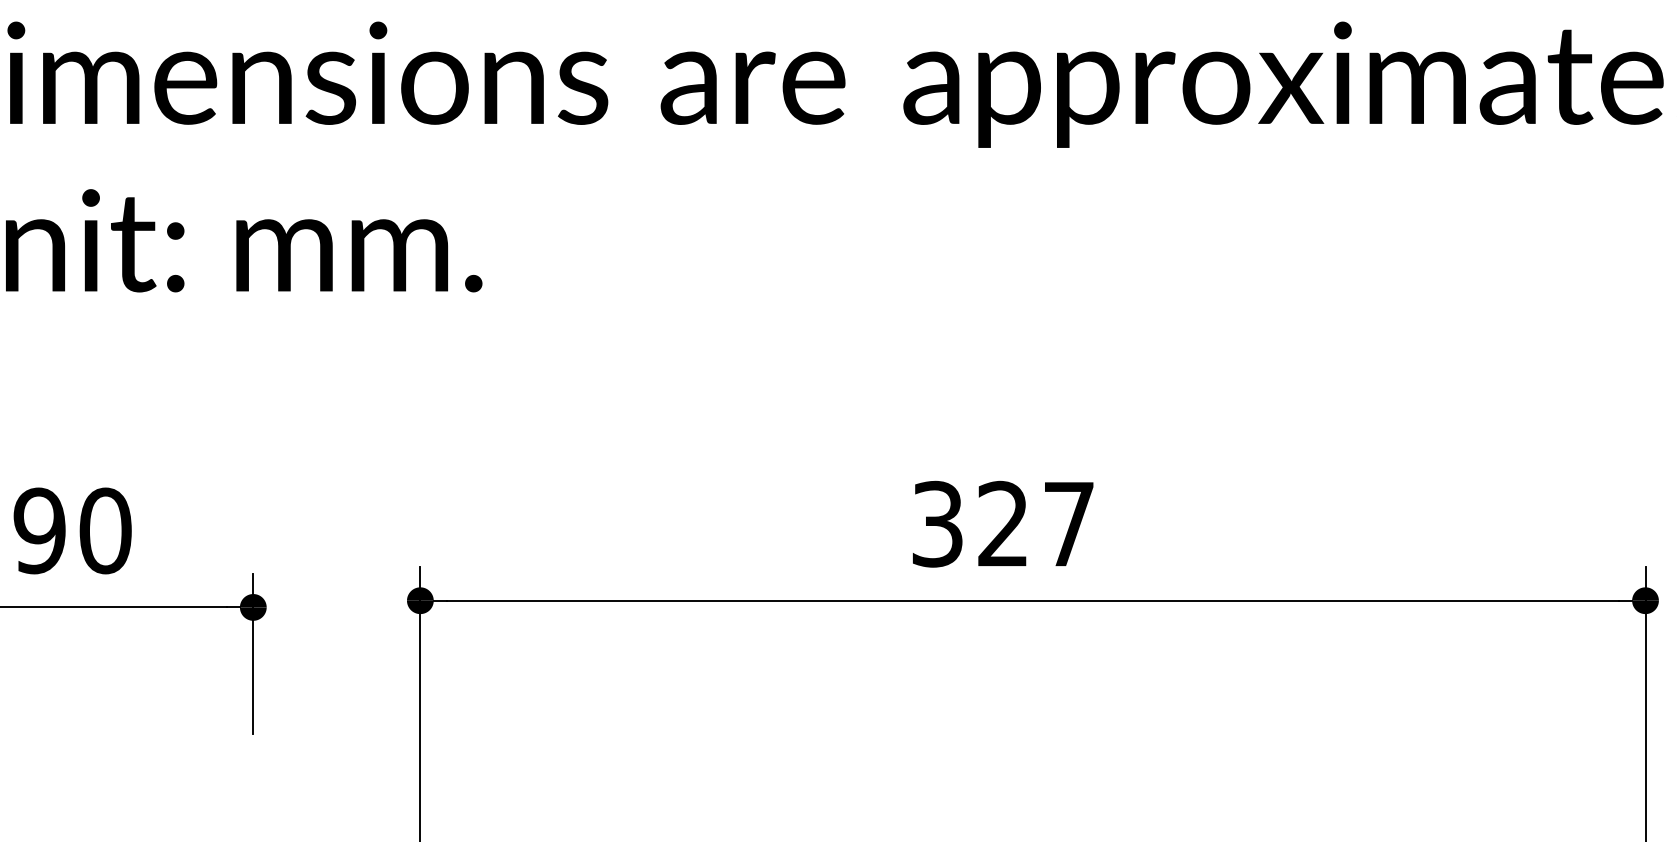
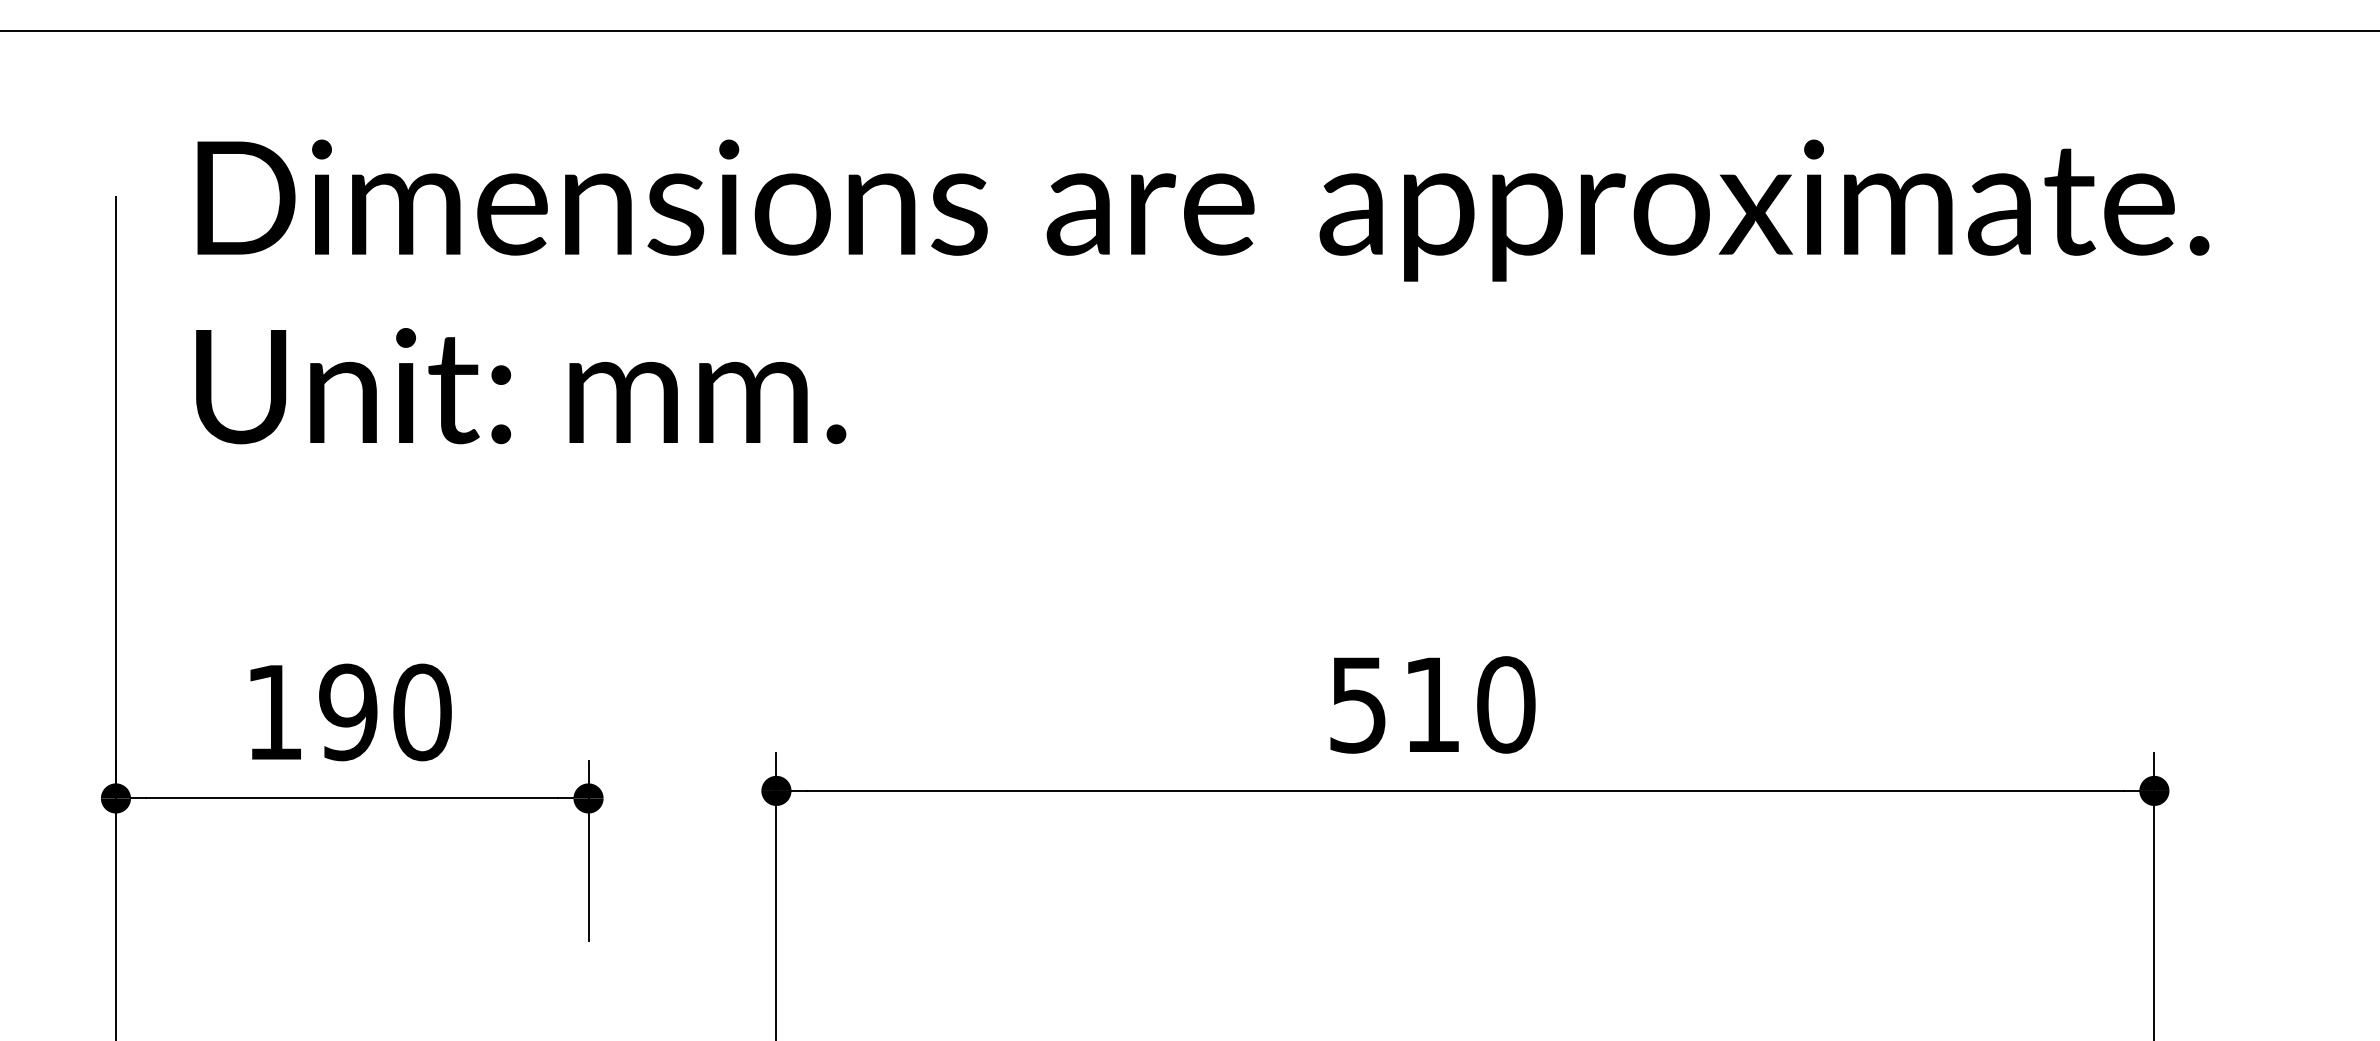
text: (1003, 523) -> (1432, 704), 327 -> 510

